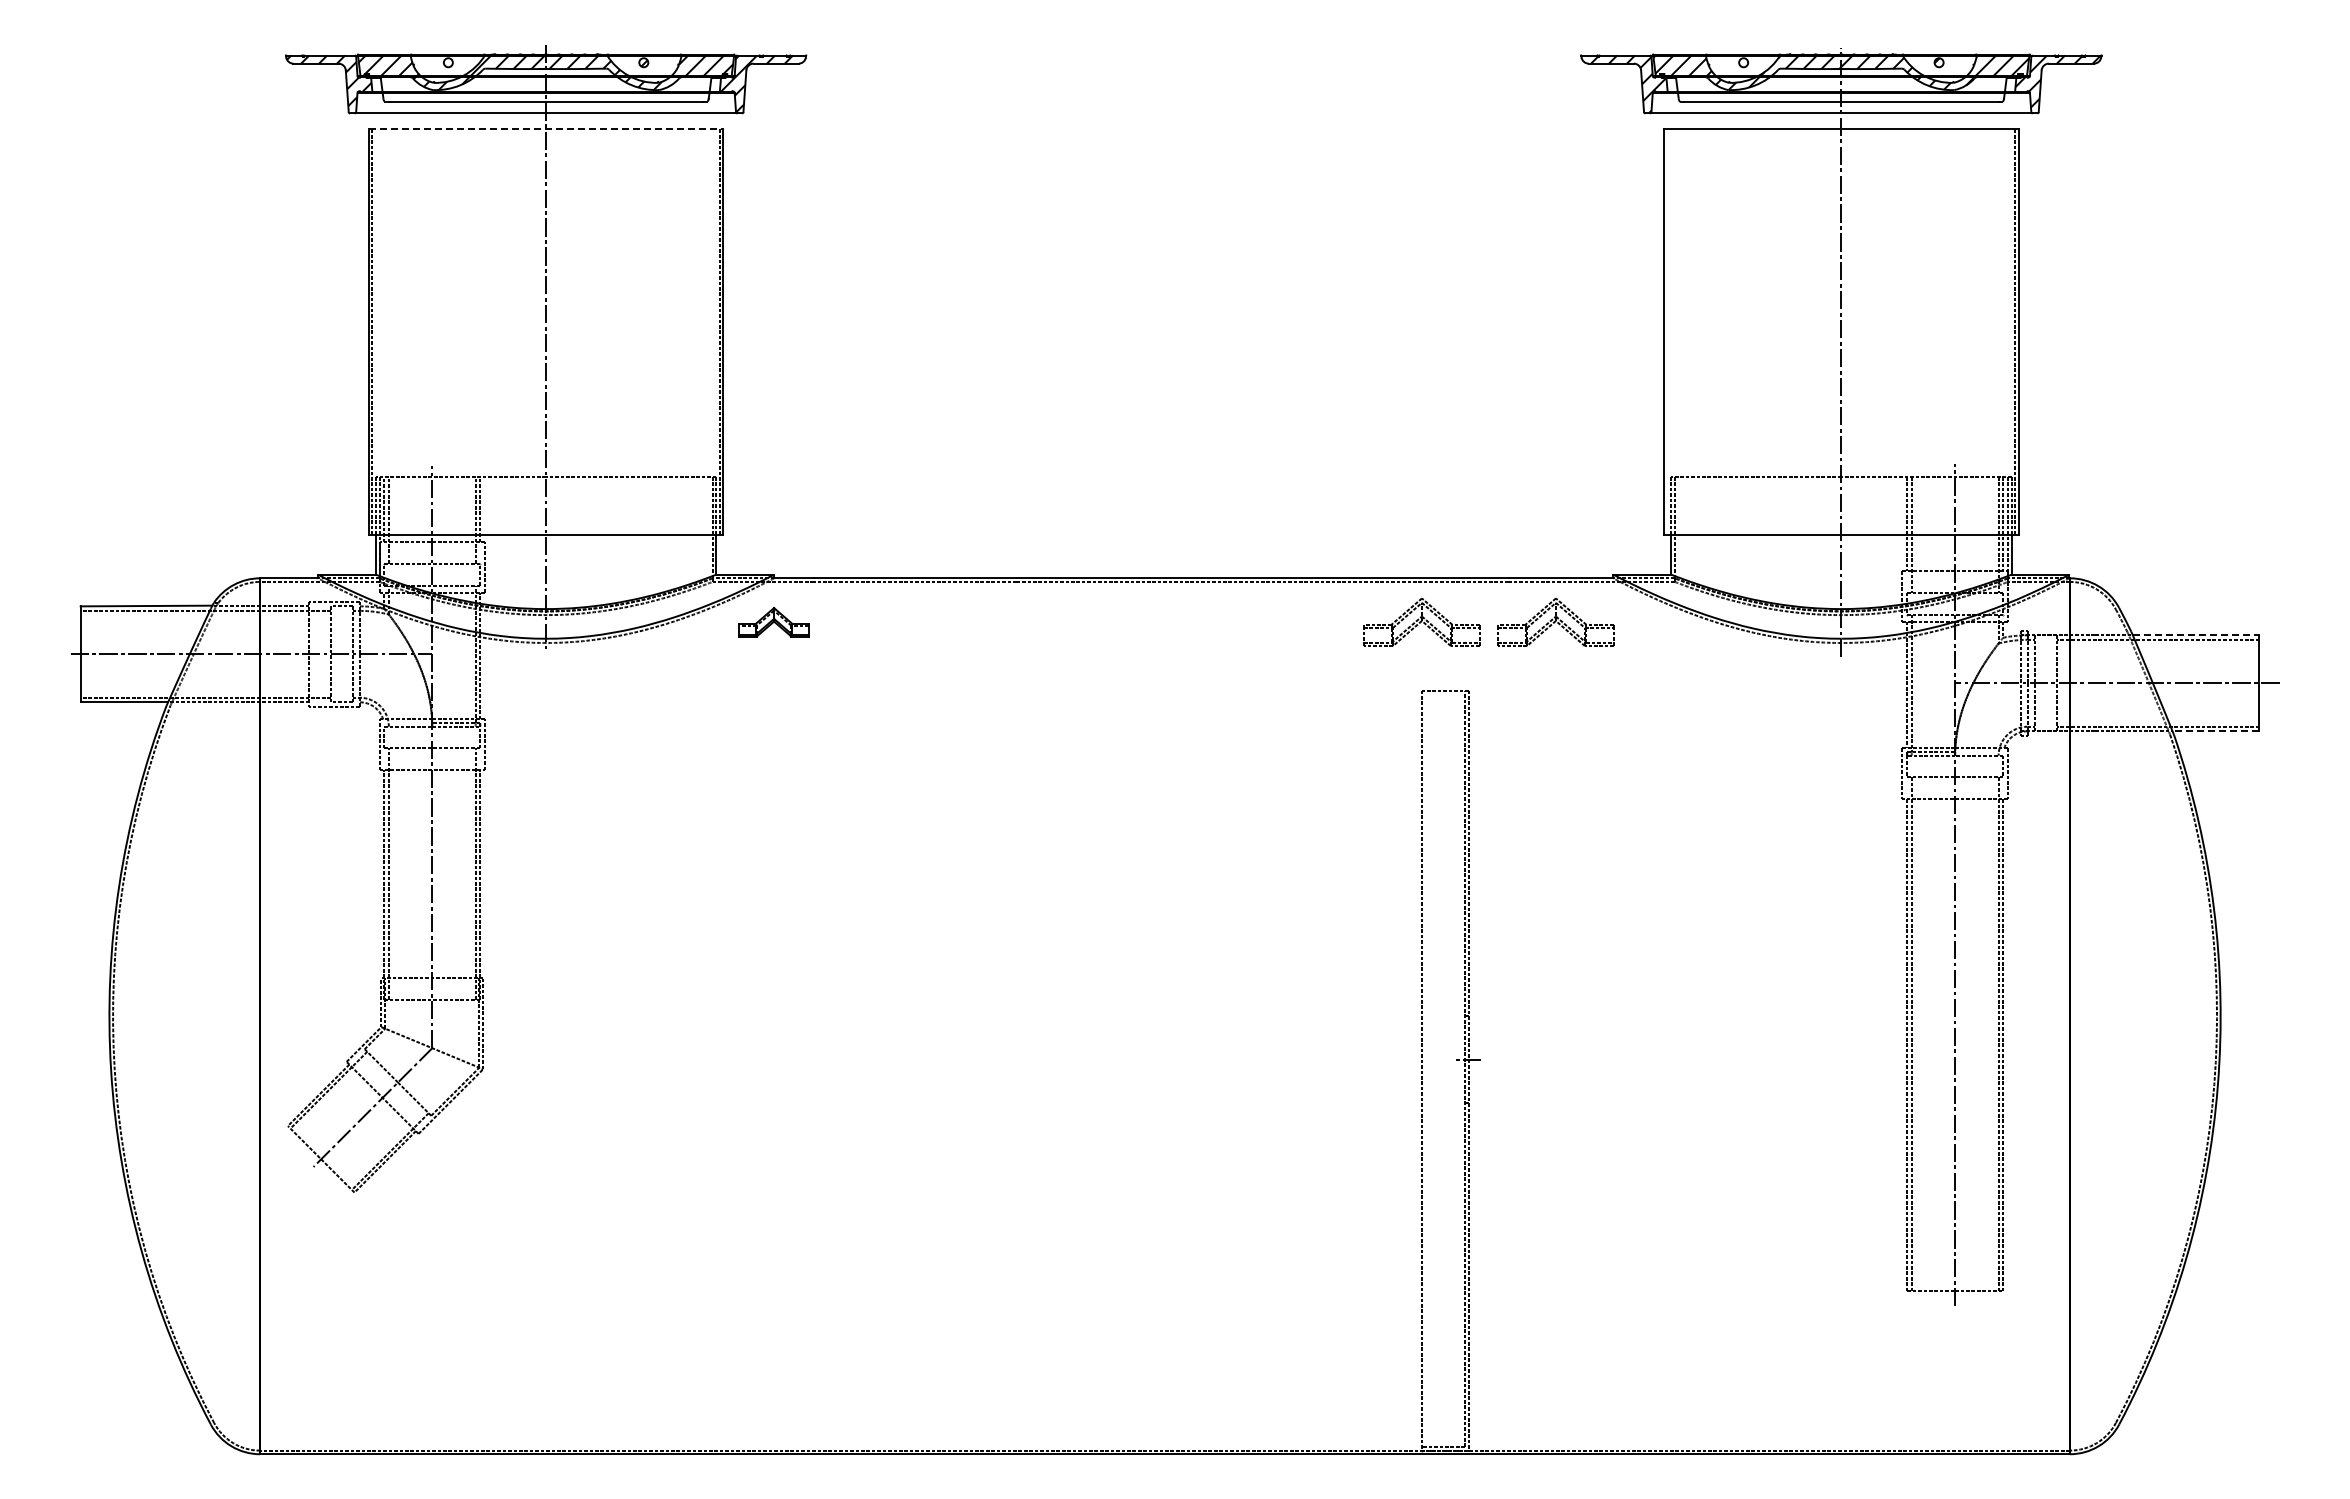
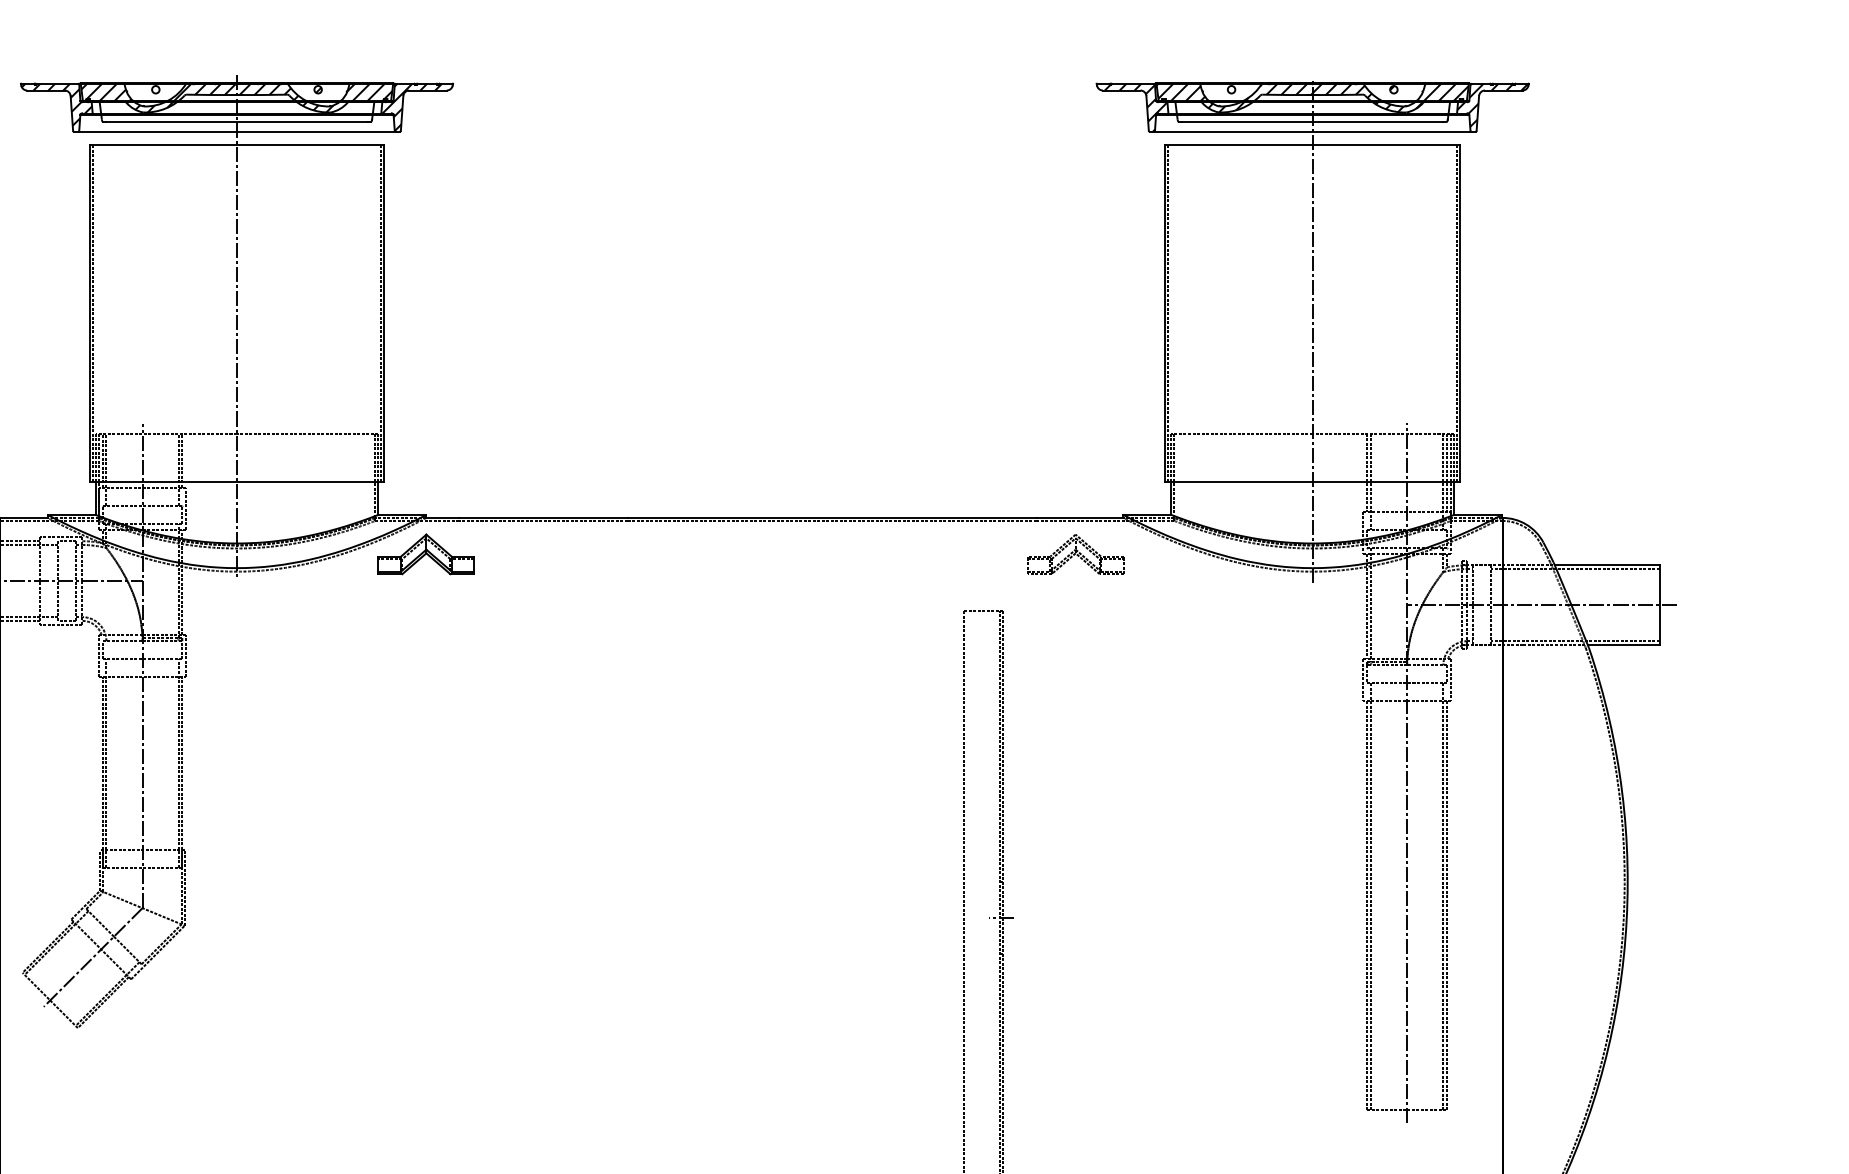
line: (546, 129) -> (237, 145), dashed -> solid
line: (1667, 331) -> (1168, 312), added
part: (773, 622) -> (425, 554), size x1.67
part: (1421, 622) -> (964, 554), removed
line: (2196, 635) -> (1607, 565), dashed -> solid
line: (2215, 731) -> (1623, 645), dashed -> solid

